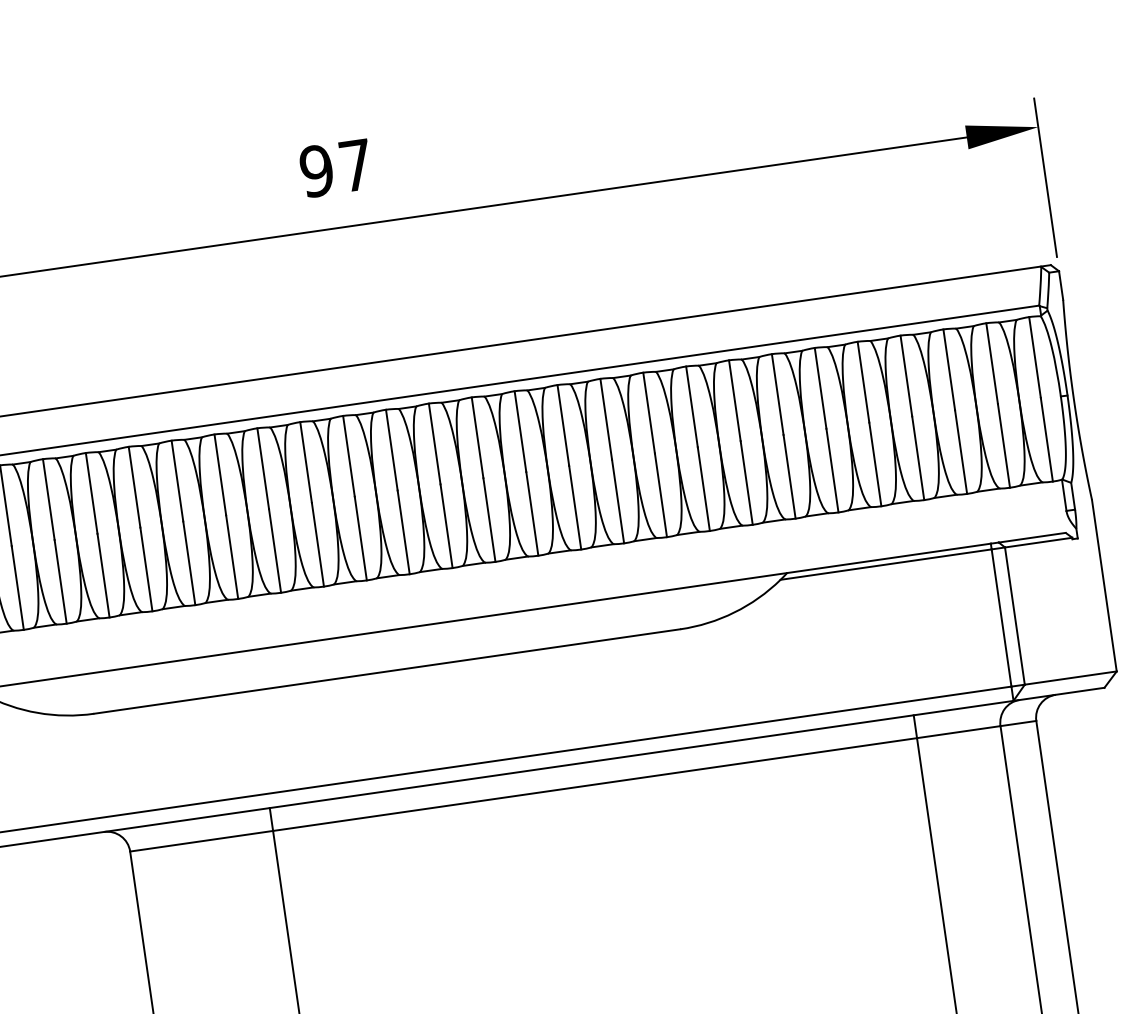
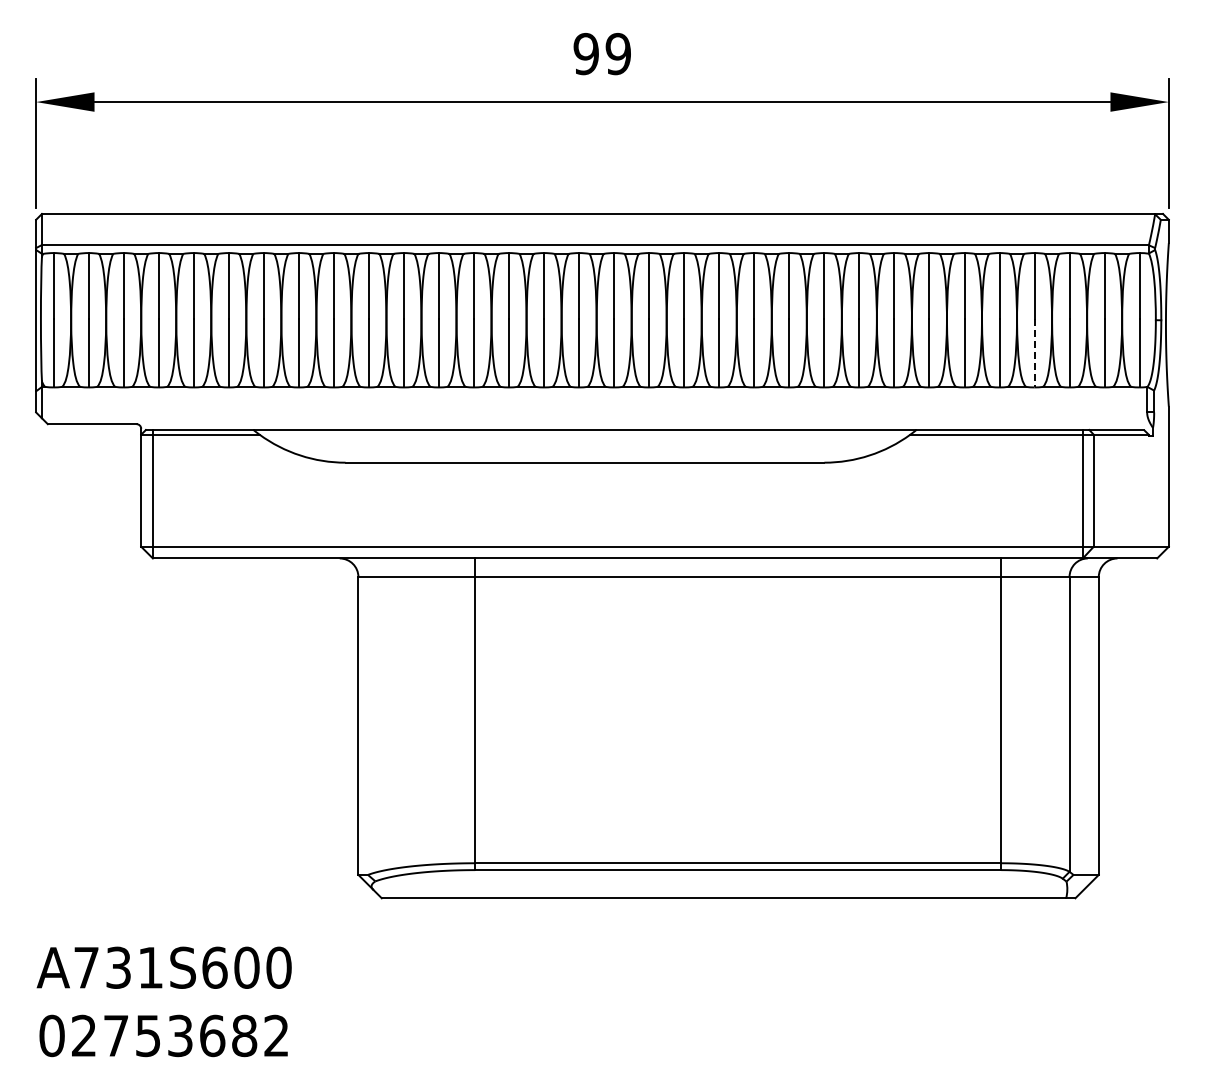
text: (355, 166) -> (617, 54), 97 -> 99
line: (918, 458) -> (1034, 353), solid -> dashed

